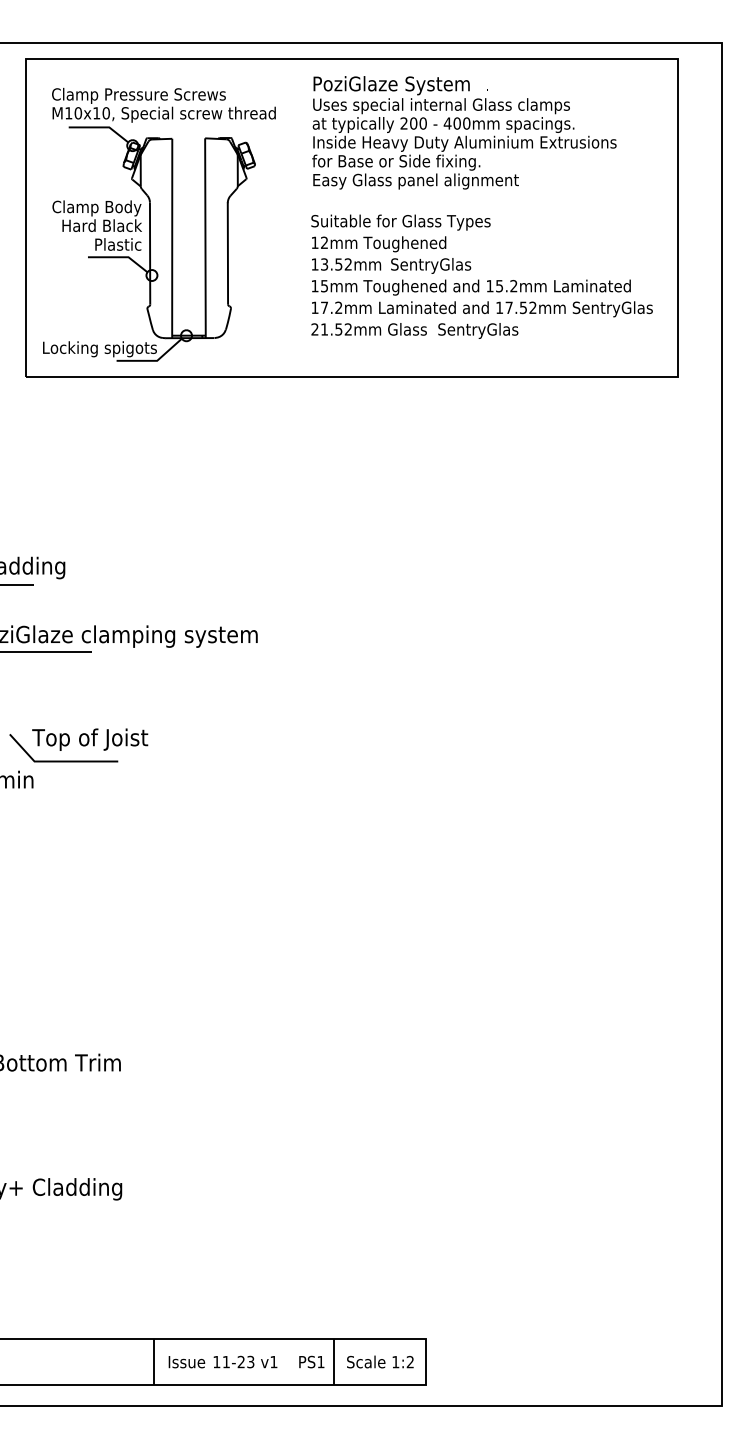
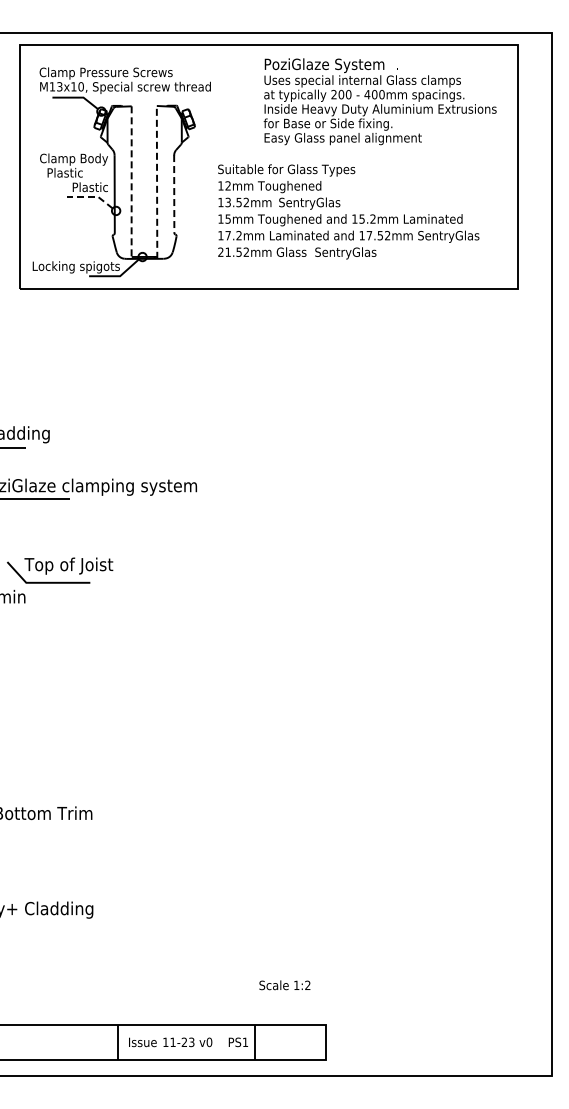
text: (77, 112) -> (59, 86), M10x10, -> M13x10,
text: (463, 132) -> (379, 101), moved
text: (102, 225) -> (78, 172), Hard Black -> Plastic
line: (206, 237) -> (157, 181), solid -> dashed
line: (172, 239) -> (131, 183), solid -> dashed
line: (228, 252) -> (174, 193), solid -> dashed
line: (121, 256) -> (92, 196), solid -> dashed
text: (481, 276) -> (348, 211), moved
text: (273, 1362) -> (209, 1042), v1 -> v0
text: (379, 1362) -> (284, 985), moved

